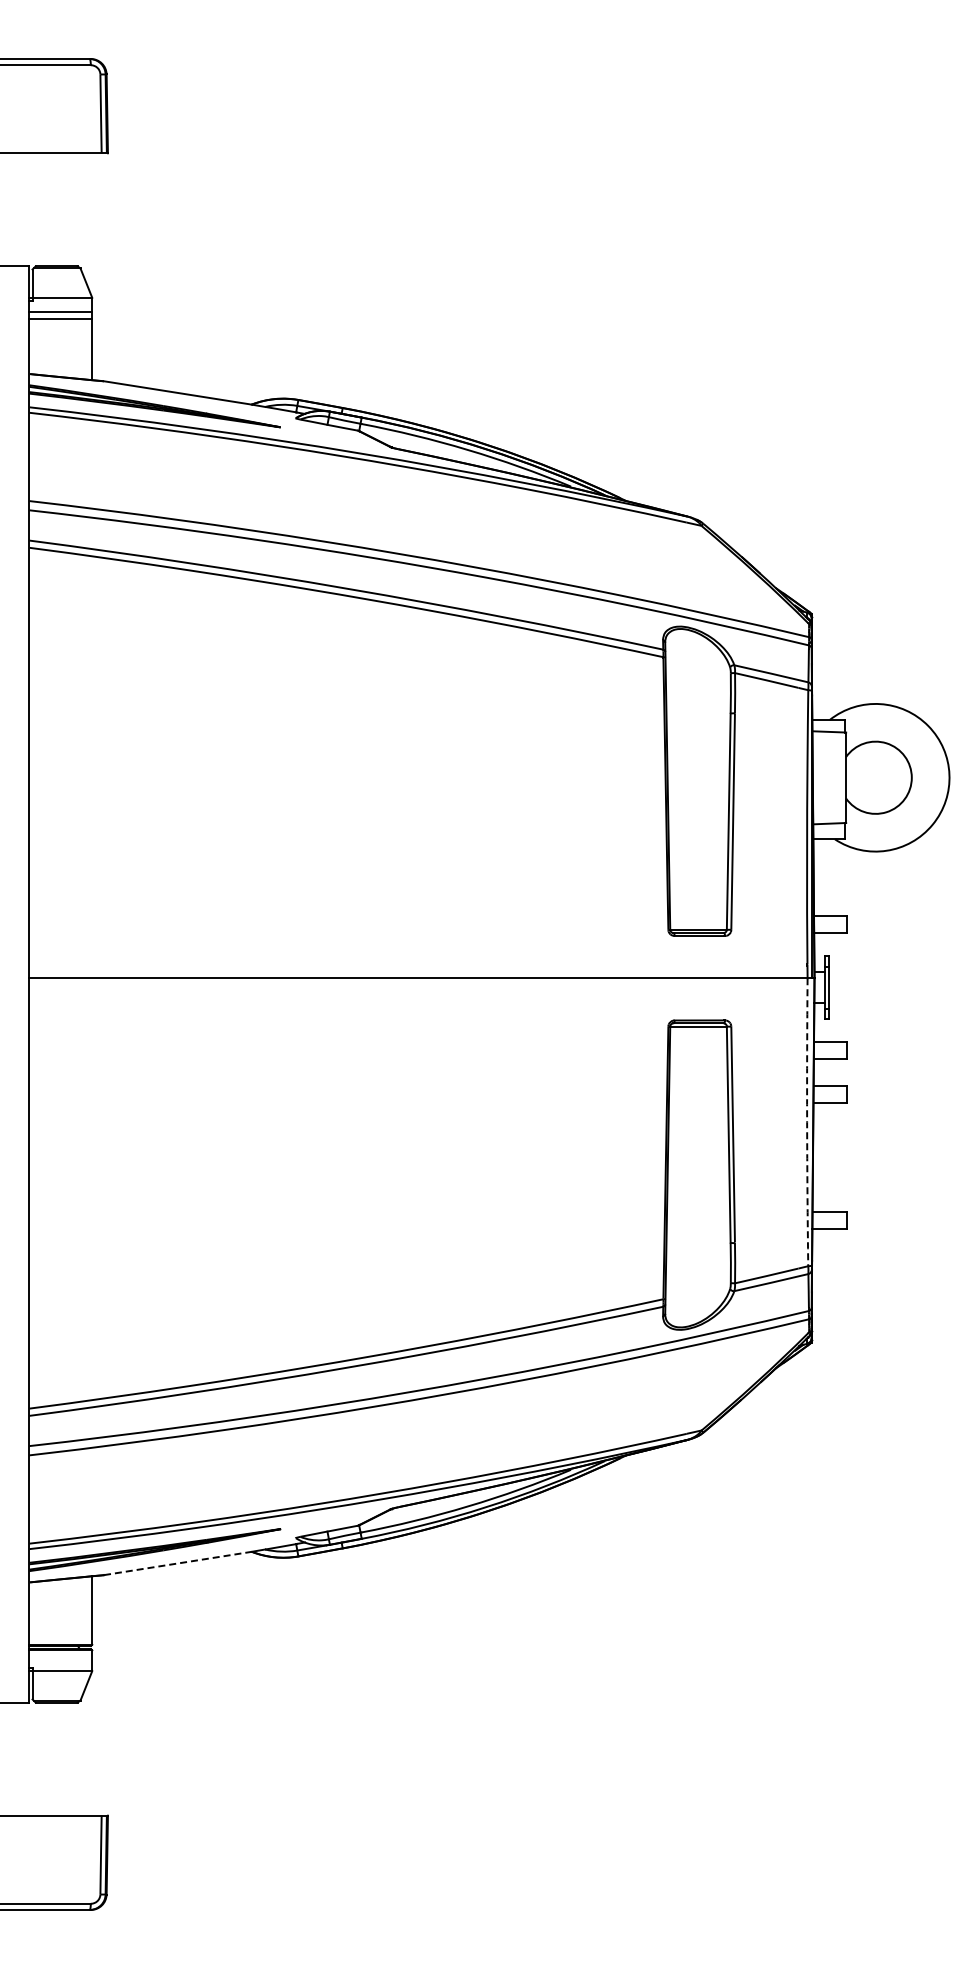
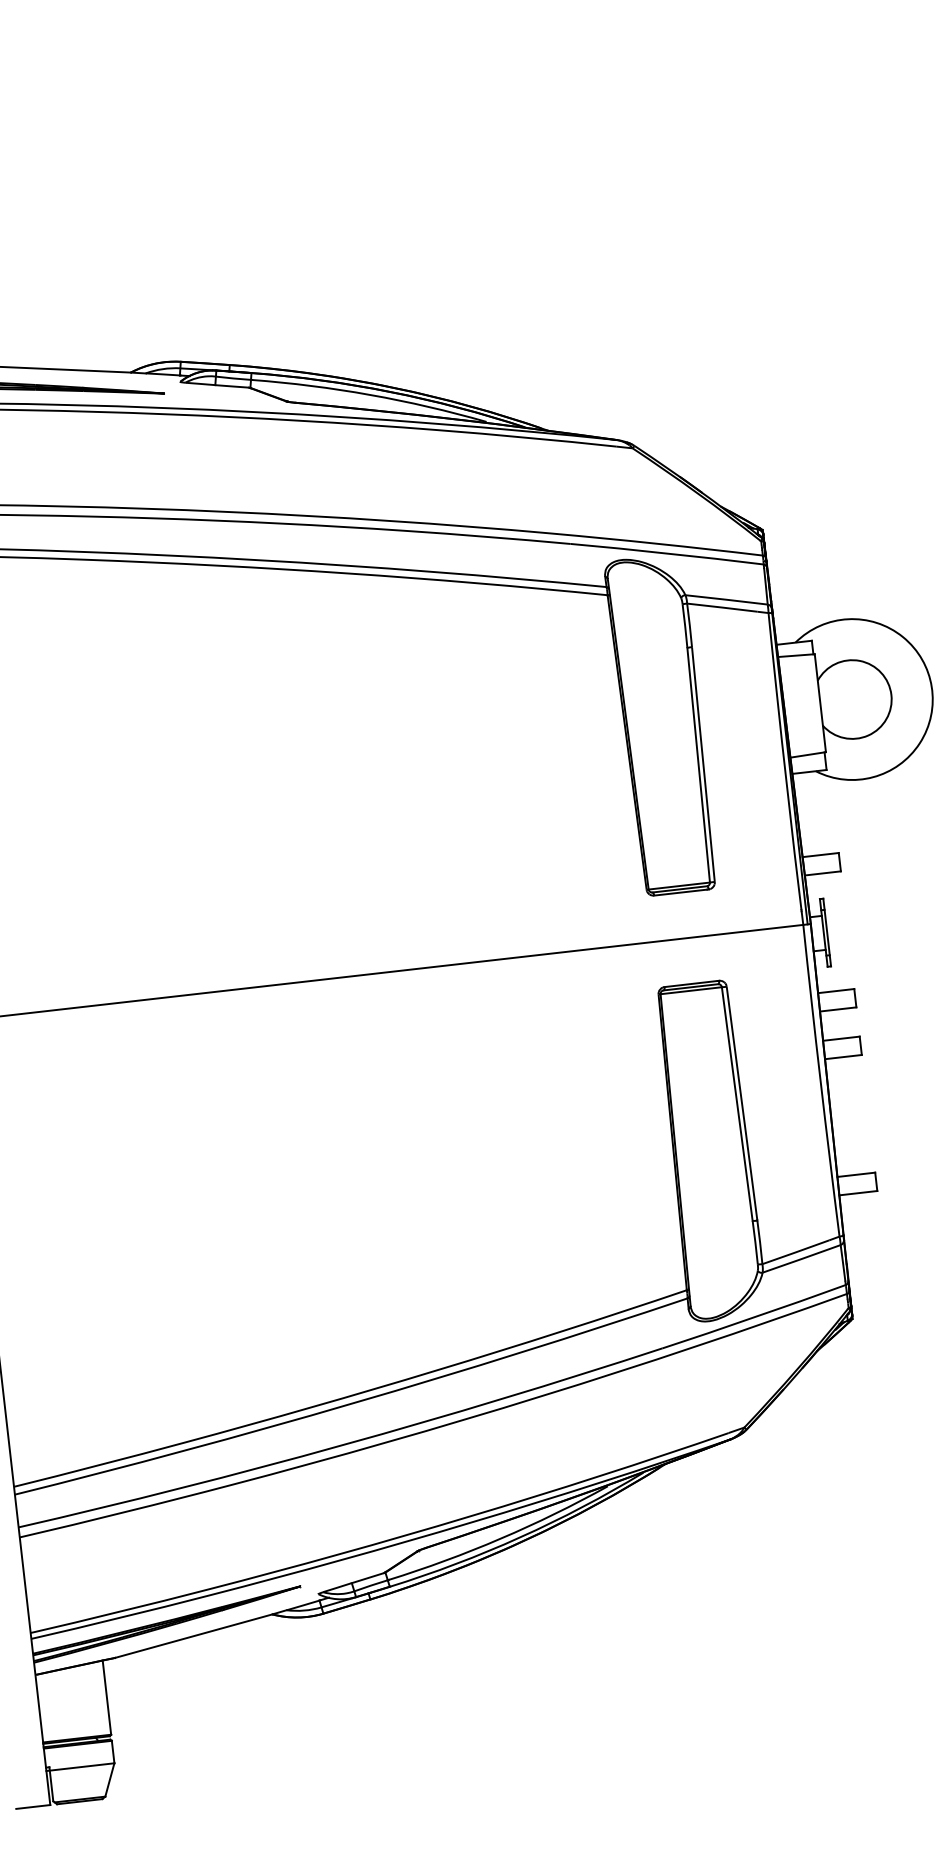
arc: (807, 1122) -> (821, 1081), dashed -> solid
line: (177, 1563) -> (193, 1636), dashed -> solid

